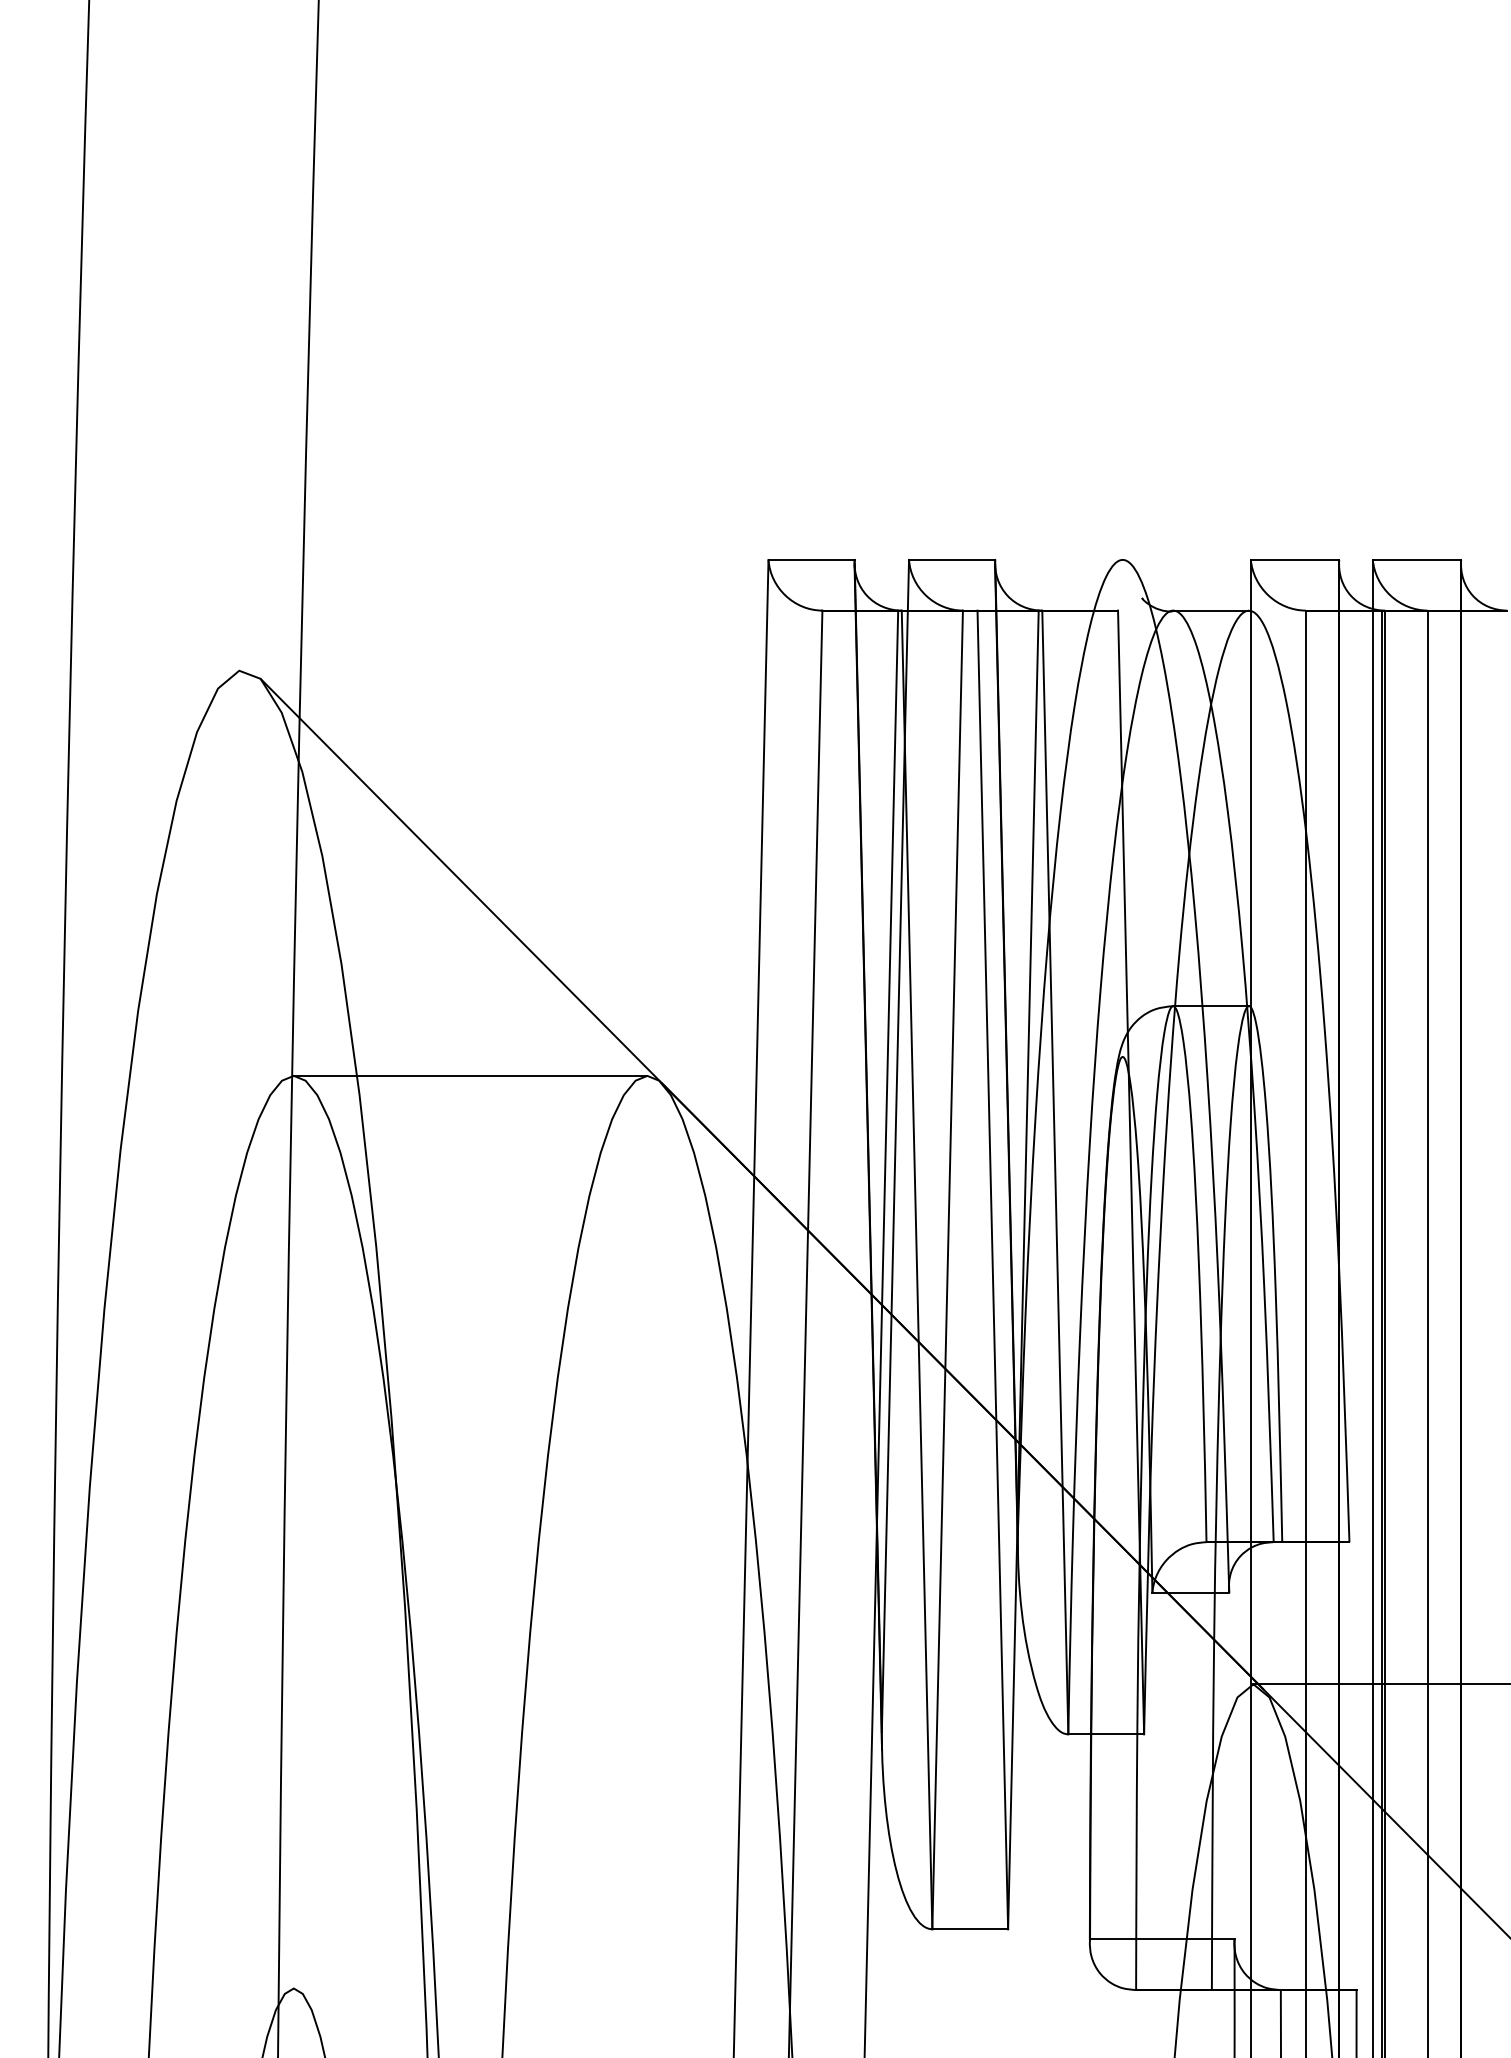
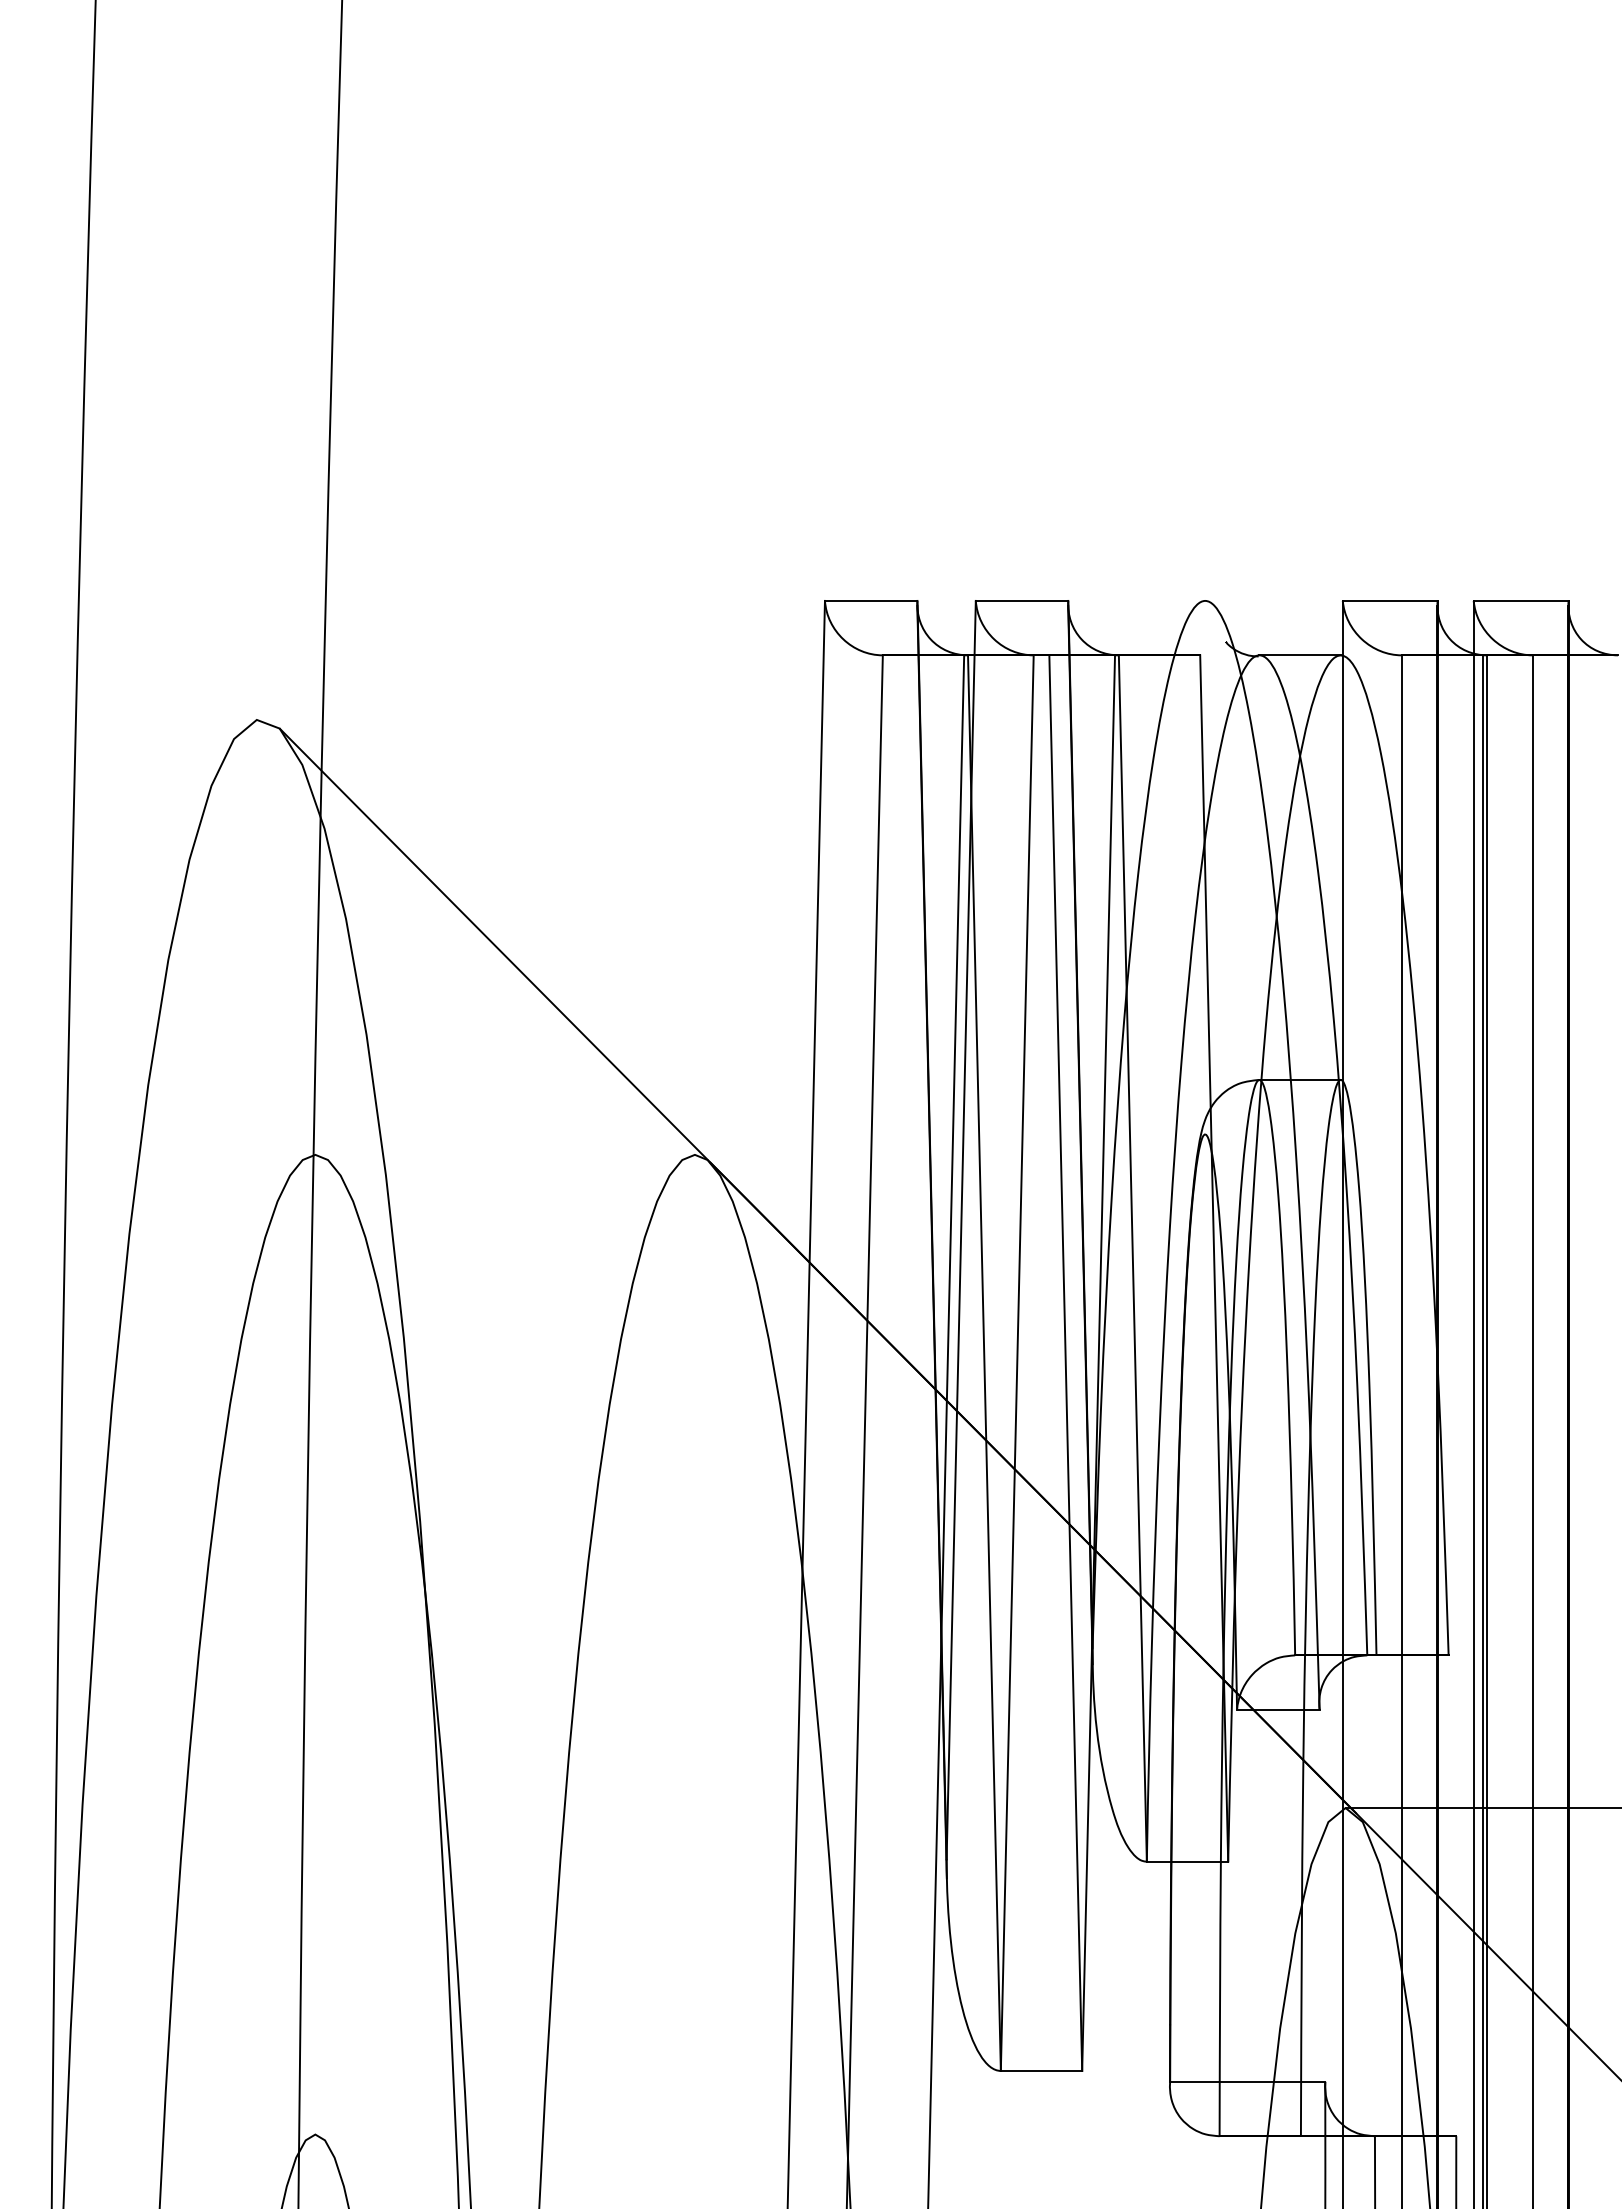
line: (469, 1075) -> (504, 1154), removed

